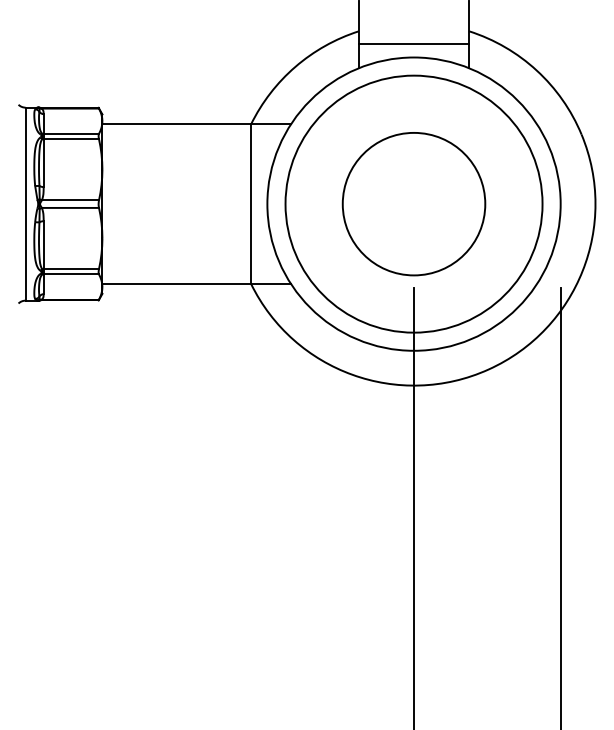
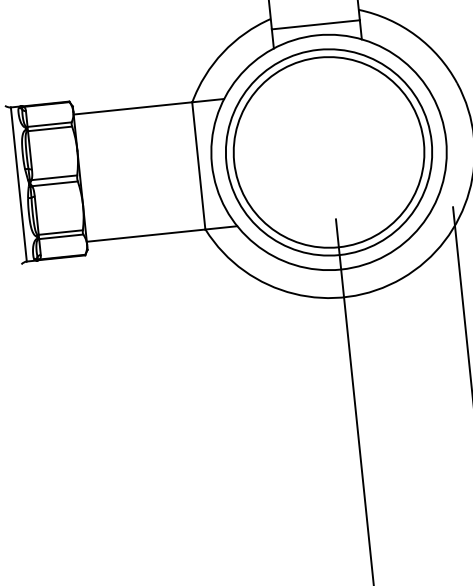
circle: (413, 203) -> (328, 151), size x1.67

